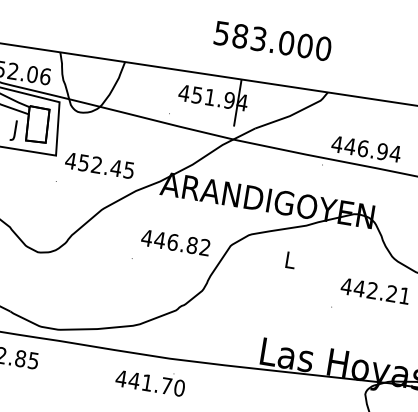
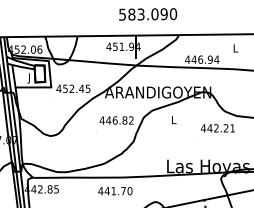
text: (303, 46) -> (163, 14), 583.000 -> 583.090

